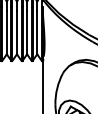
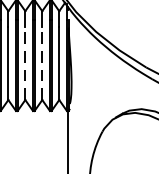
line: (16, 32) -> (24, 63), solid -> dashed
line: (27, 32) -> (42, 63), solid -> dashed

